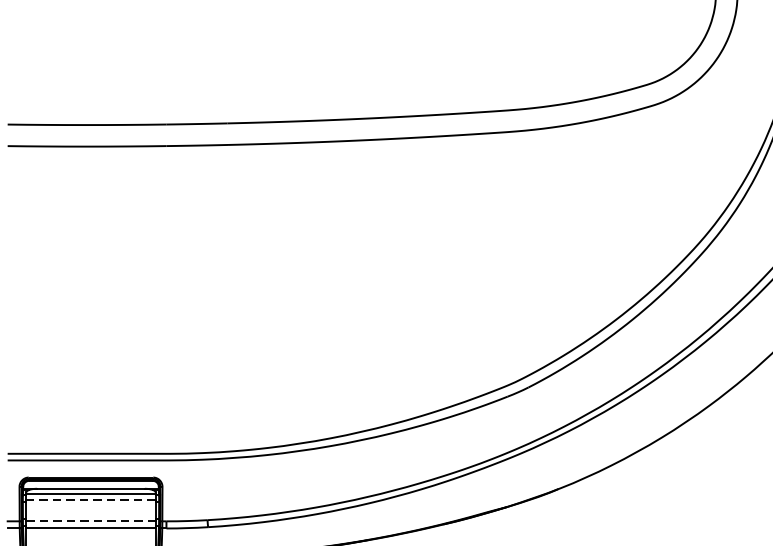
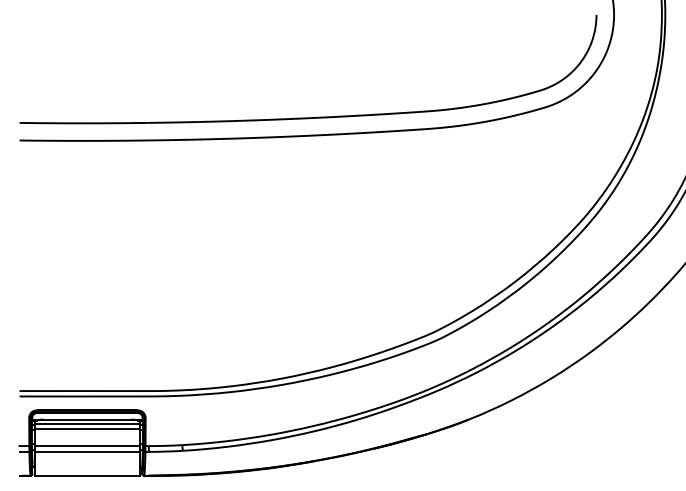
line: (91, 499) -> (87, 428), dashed -> solid
line: (91, 521) -> (87, 446), dashed -> solid

